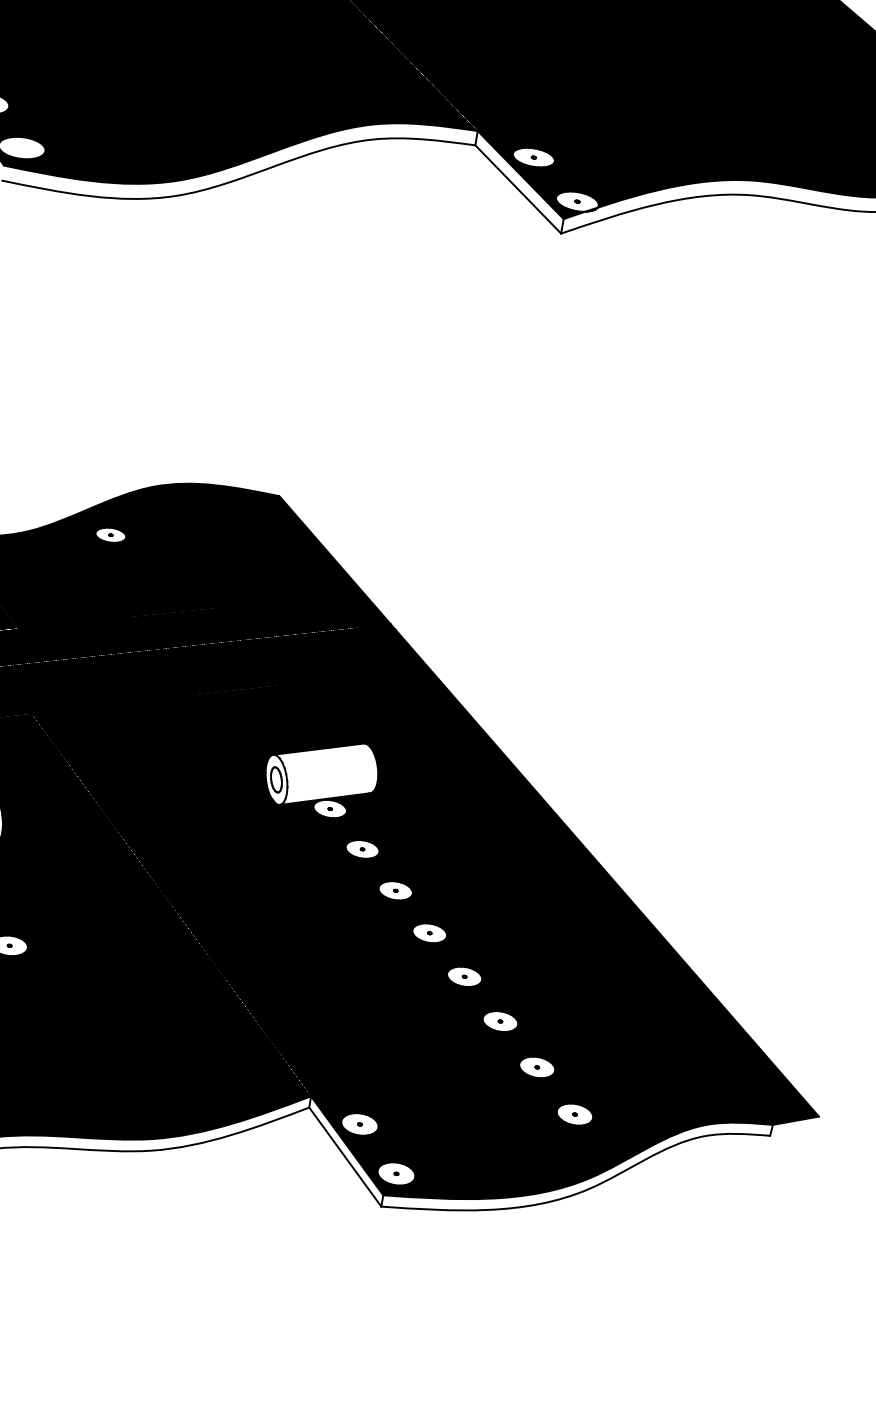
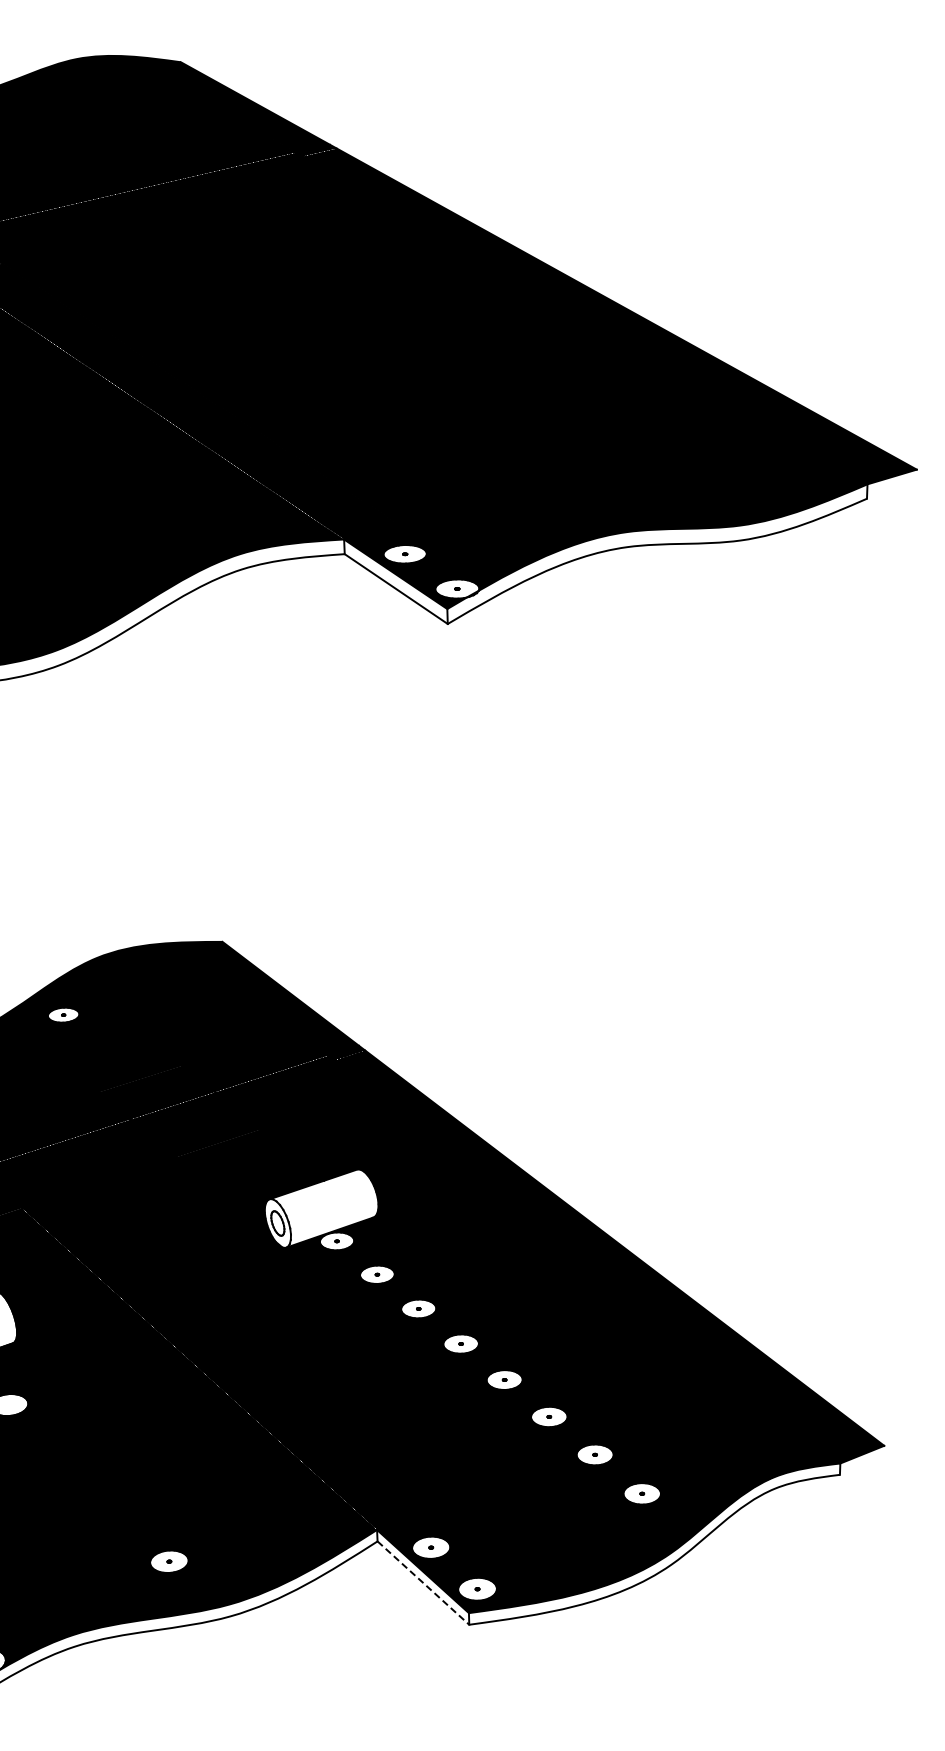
line: (345, 1157) -> (423, 1583), solid -> dashed

